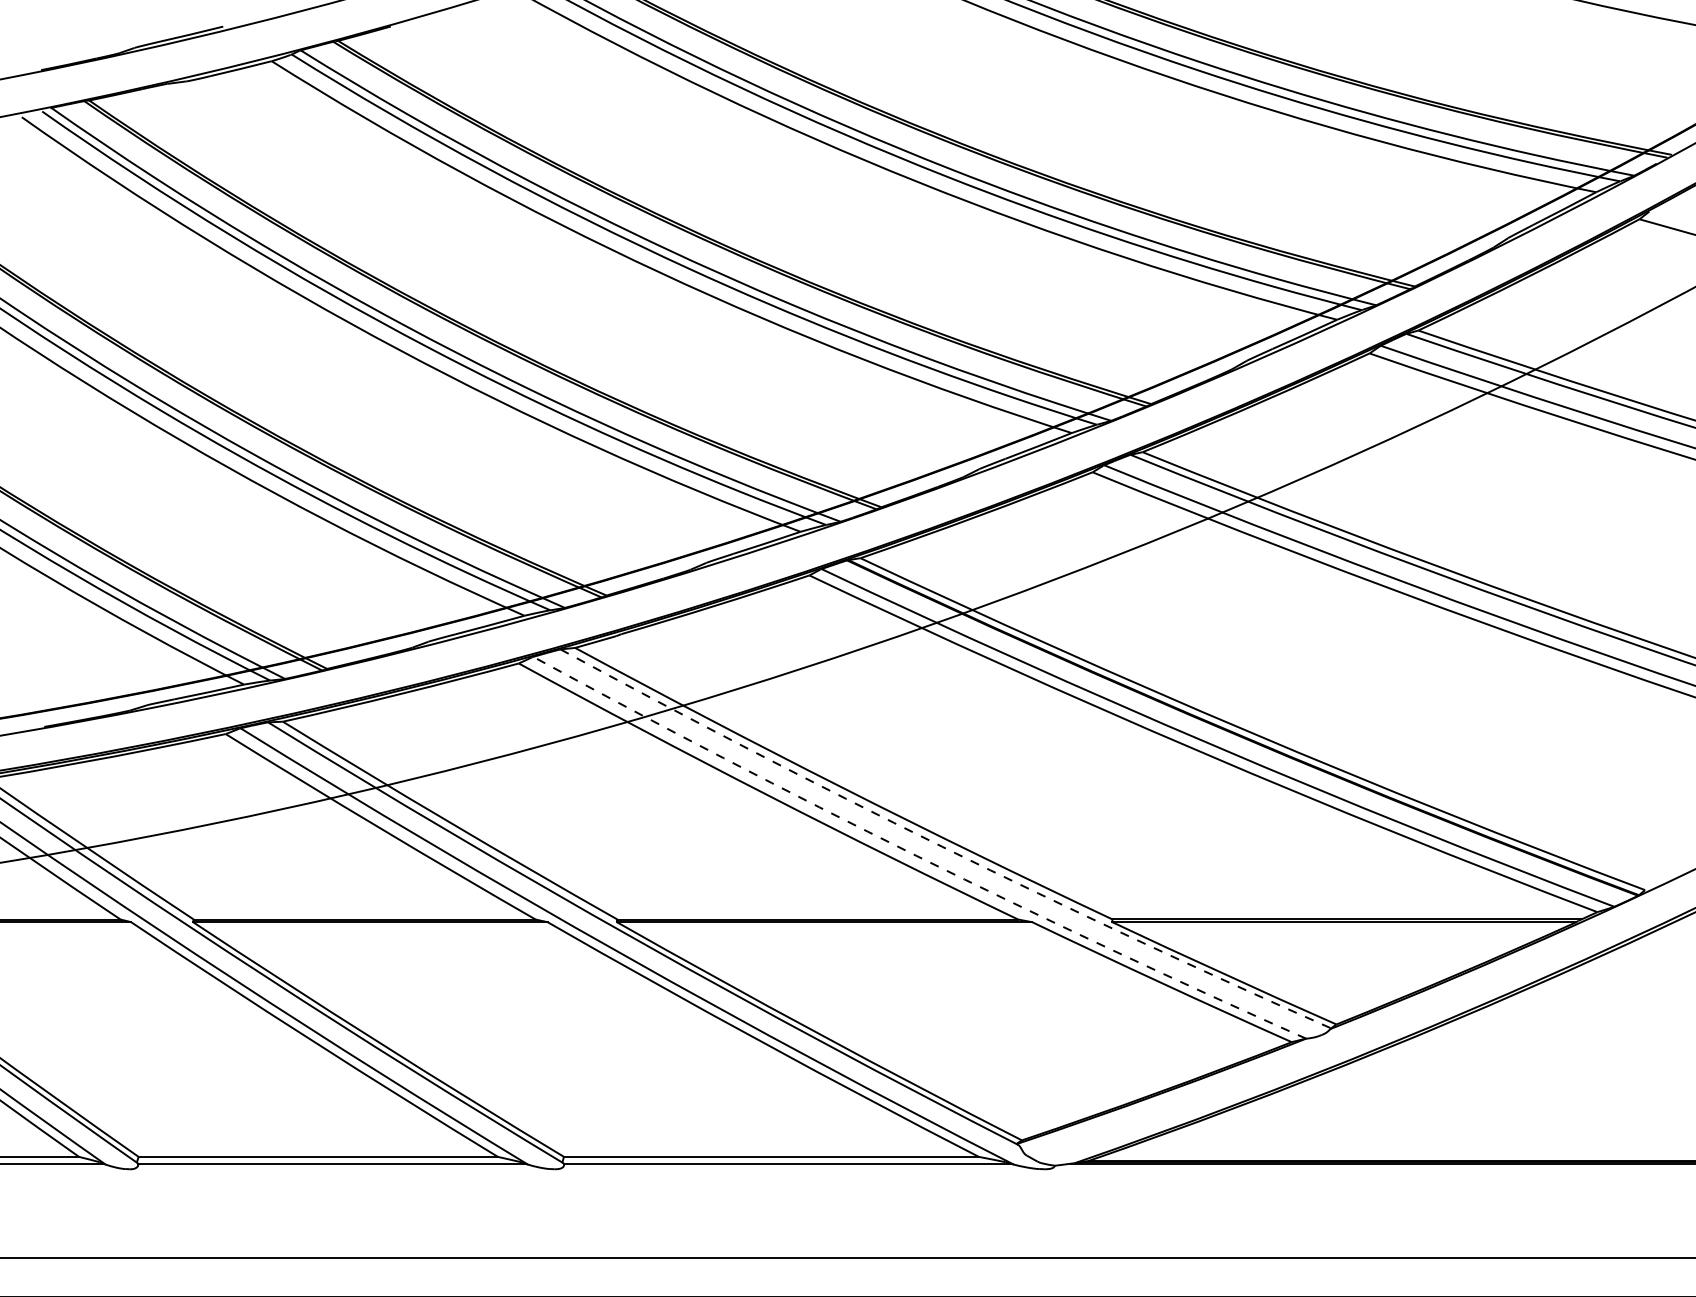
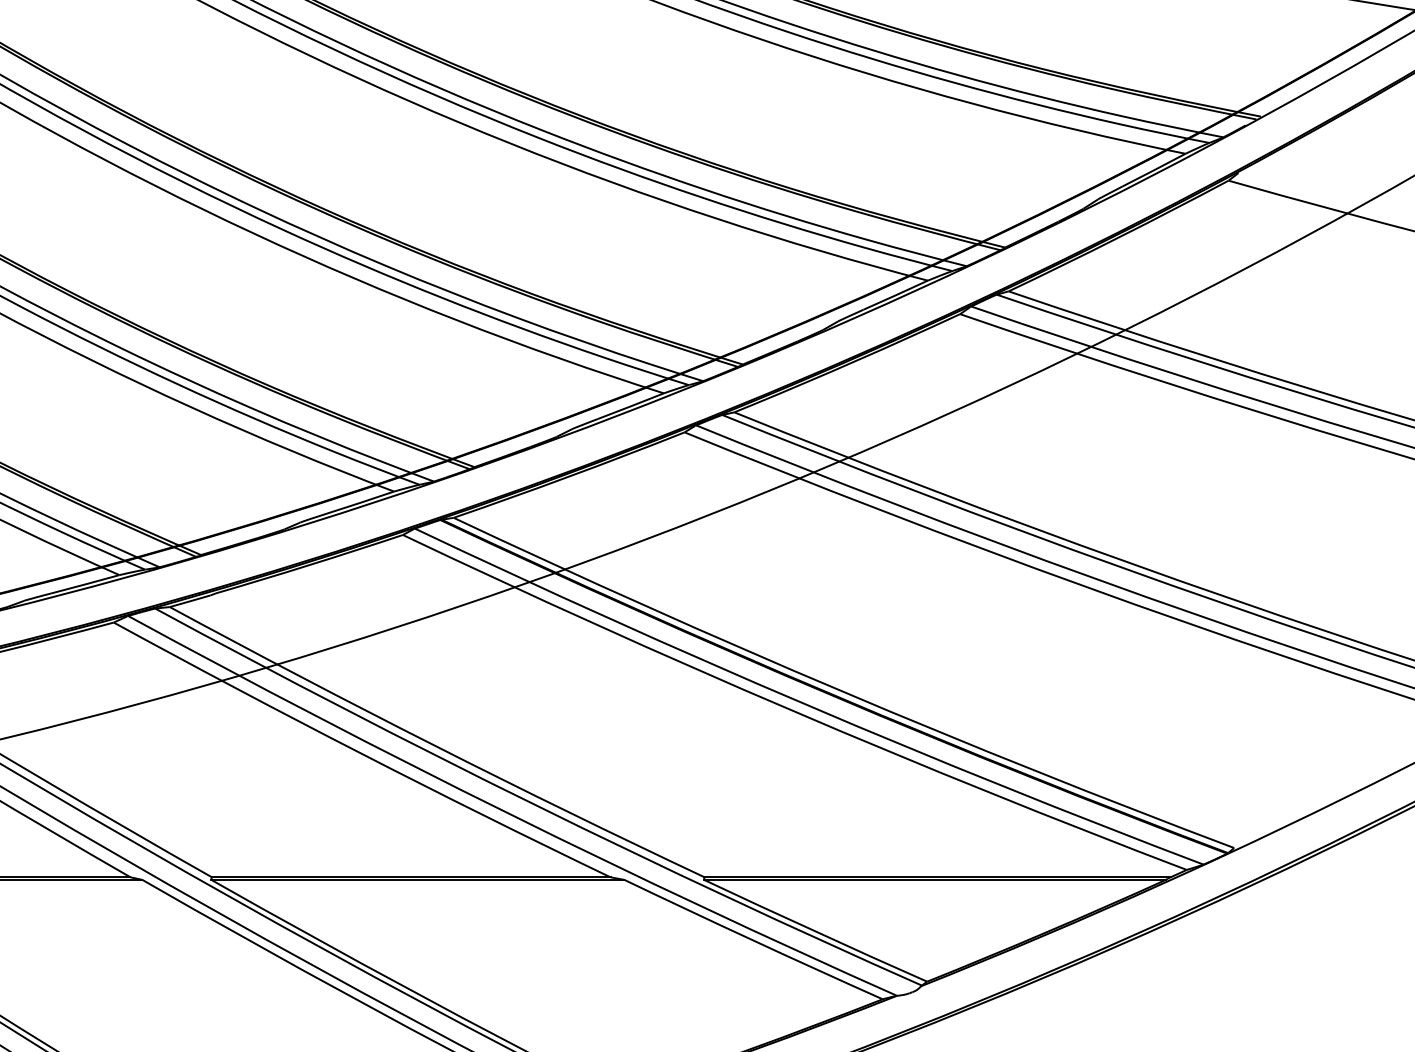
arc: (942, 846) -> (535, 804), dashed -> solid
arc: (916, 855) -> (509, 813), dashed -> solid

